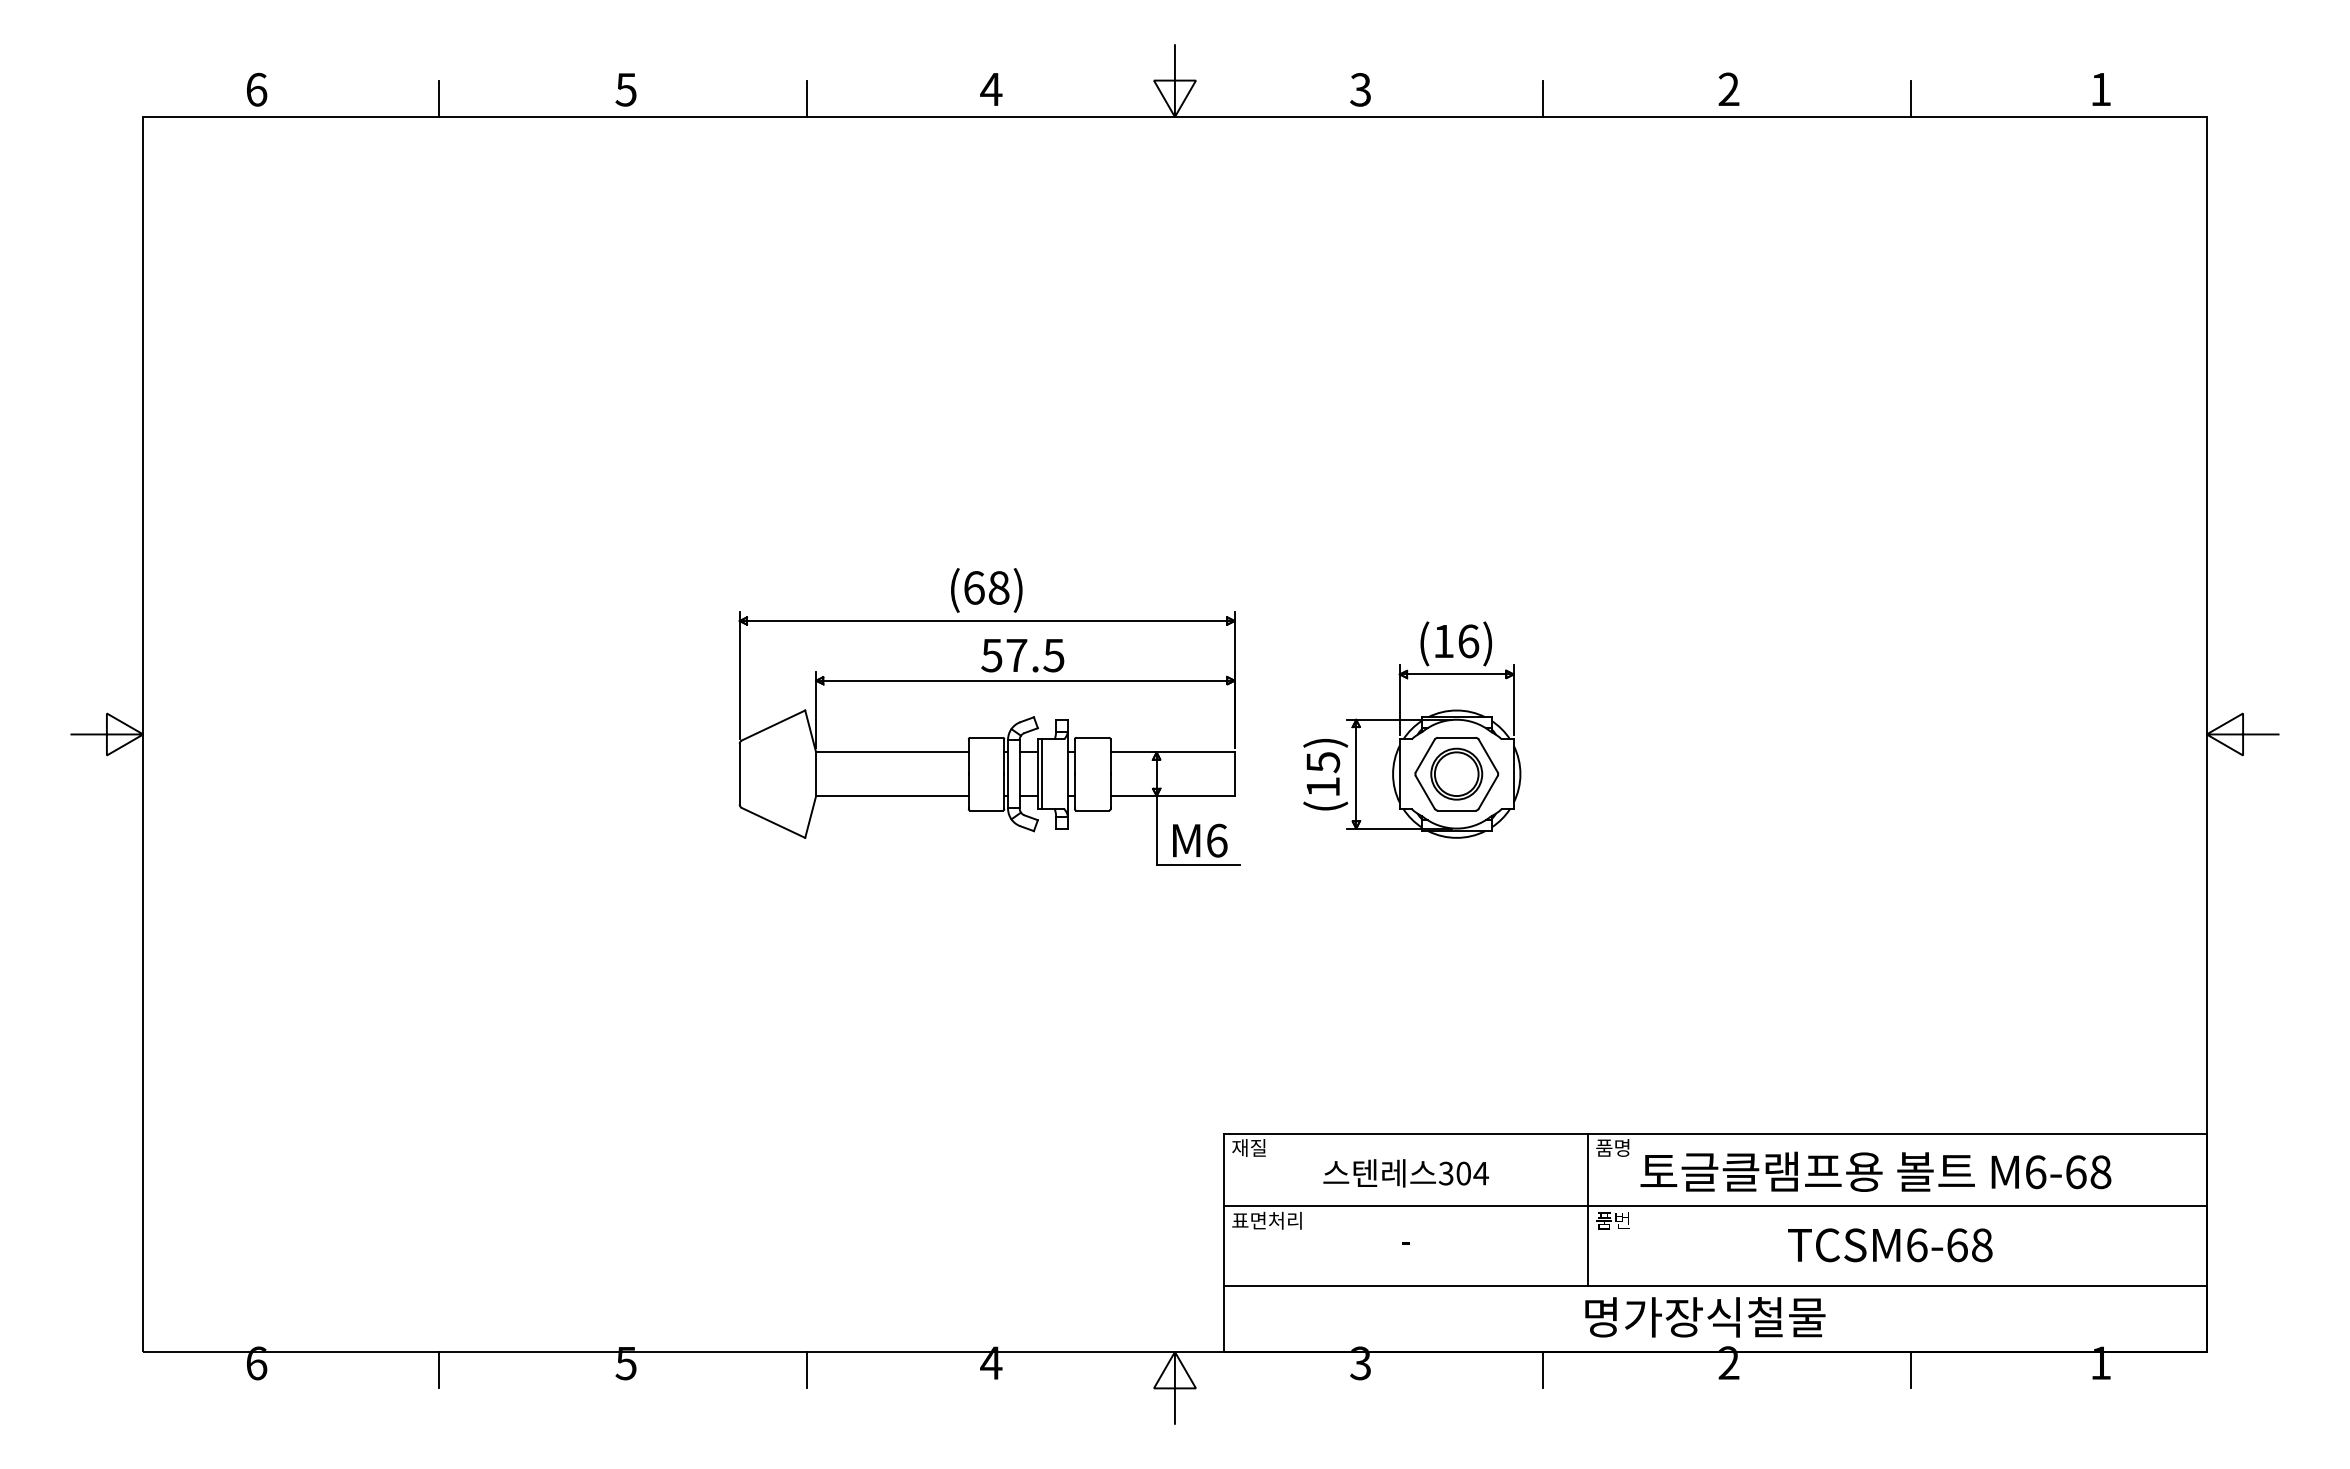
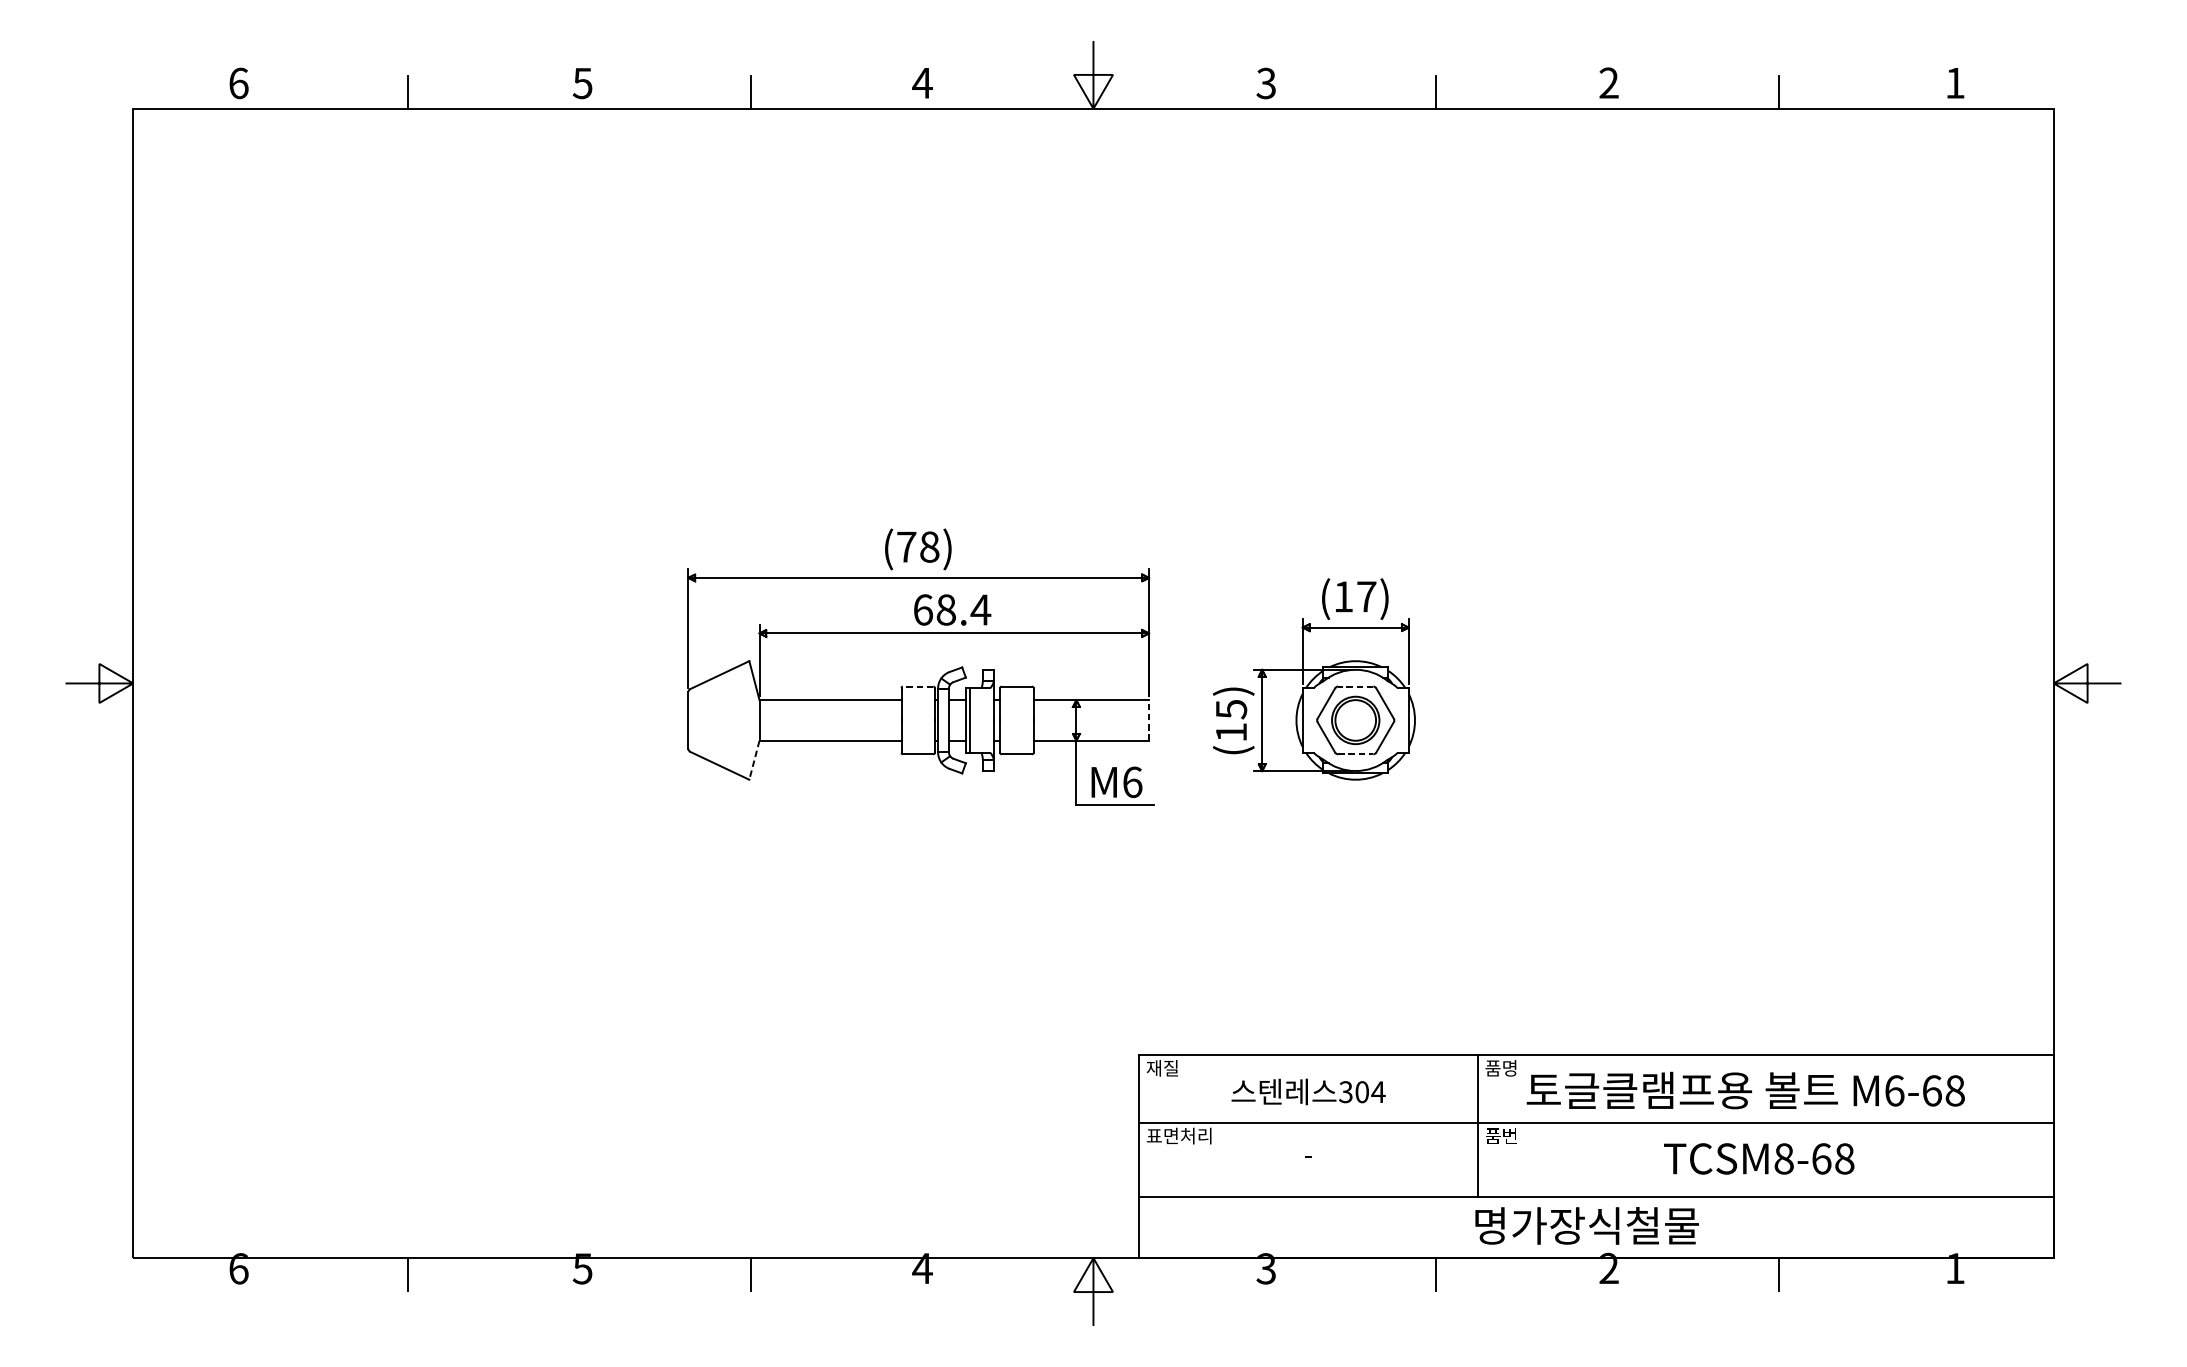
text: (974, 587) -> (906, 546), (68) -> (78)
text: (1468, 641) -> (1366, 596), (16) -> (17)
text: (1023, 655) -> (952, 609), 57.5 -> 68.4
line: (986, 737) -> (918, 686), solid -> dashed
line: (1456, 737) -> (1355, 686), solid -> dashed
line: (1234, 774) -> (1148, 720), solid -> dashed
line: (1456, 810) -> (1355, 754), solid -> dashed
line: (810, 816) -> (754, 759), solid -> dashed
text: (1916, 1245) -> (1783, 1159), TCSM6-68 -> TCSM8-68

